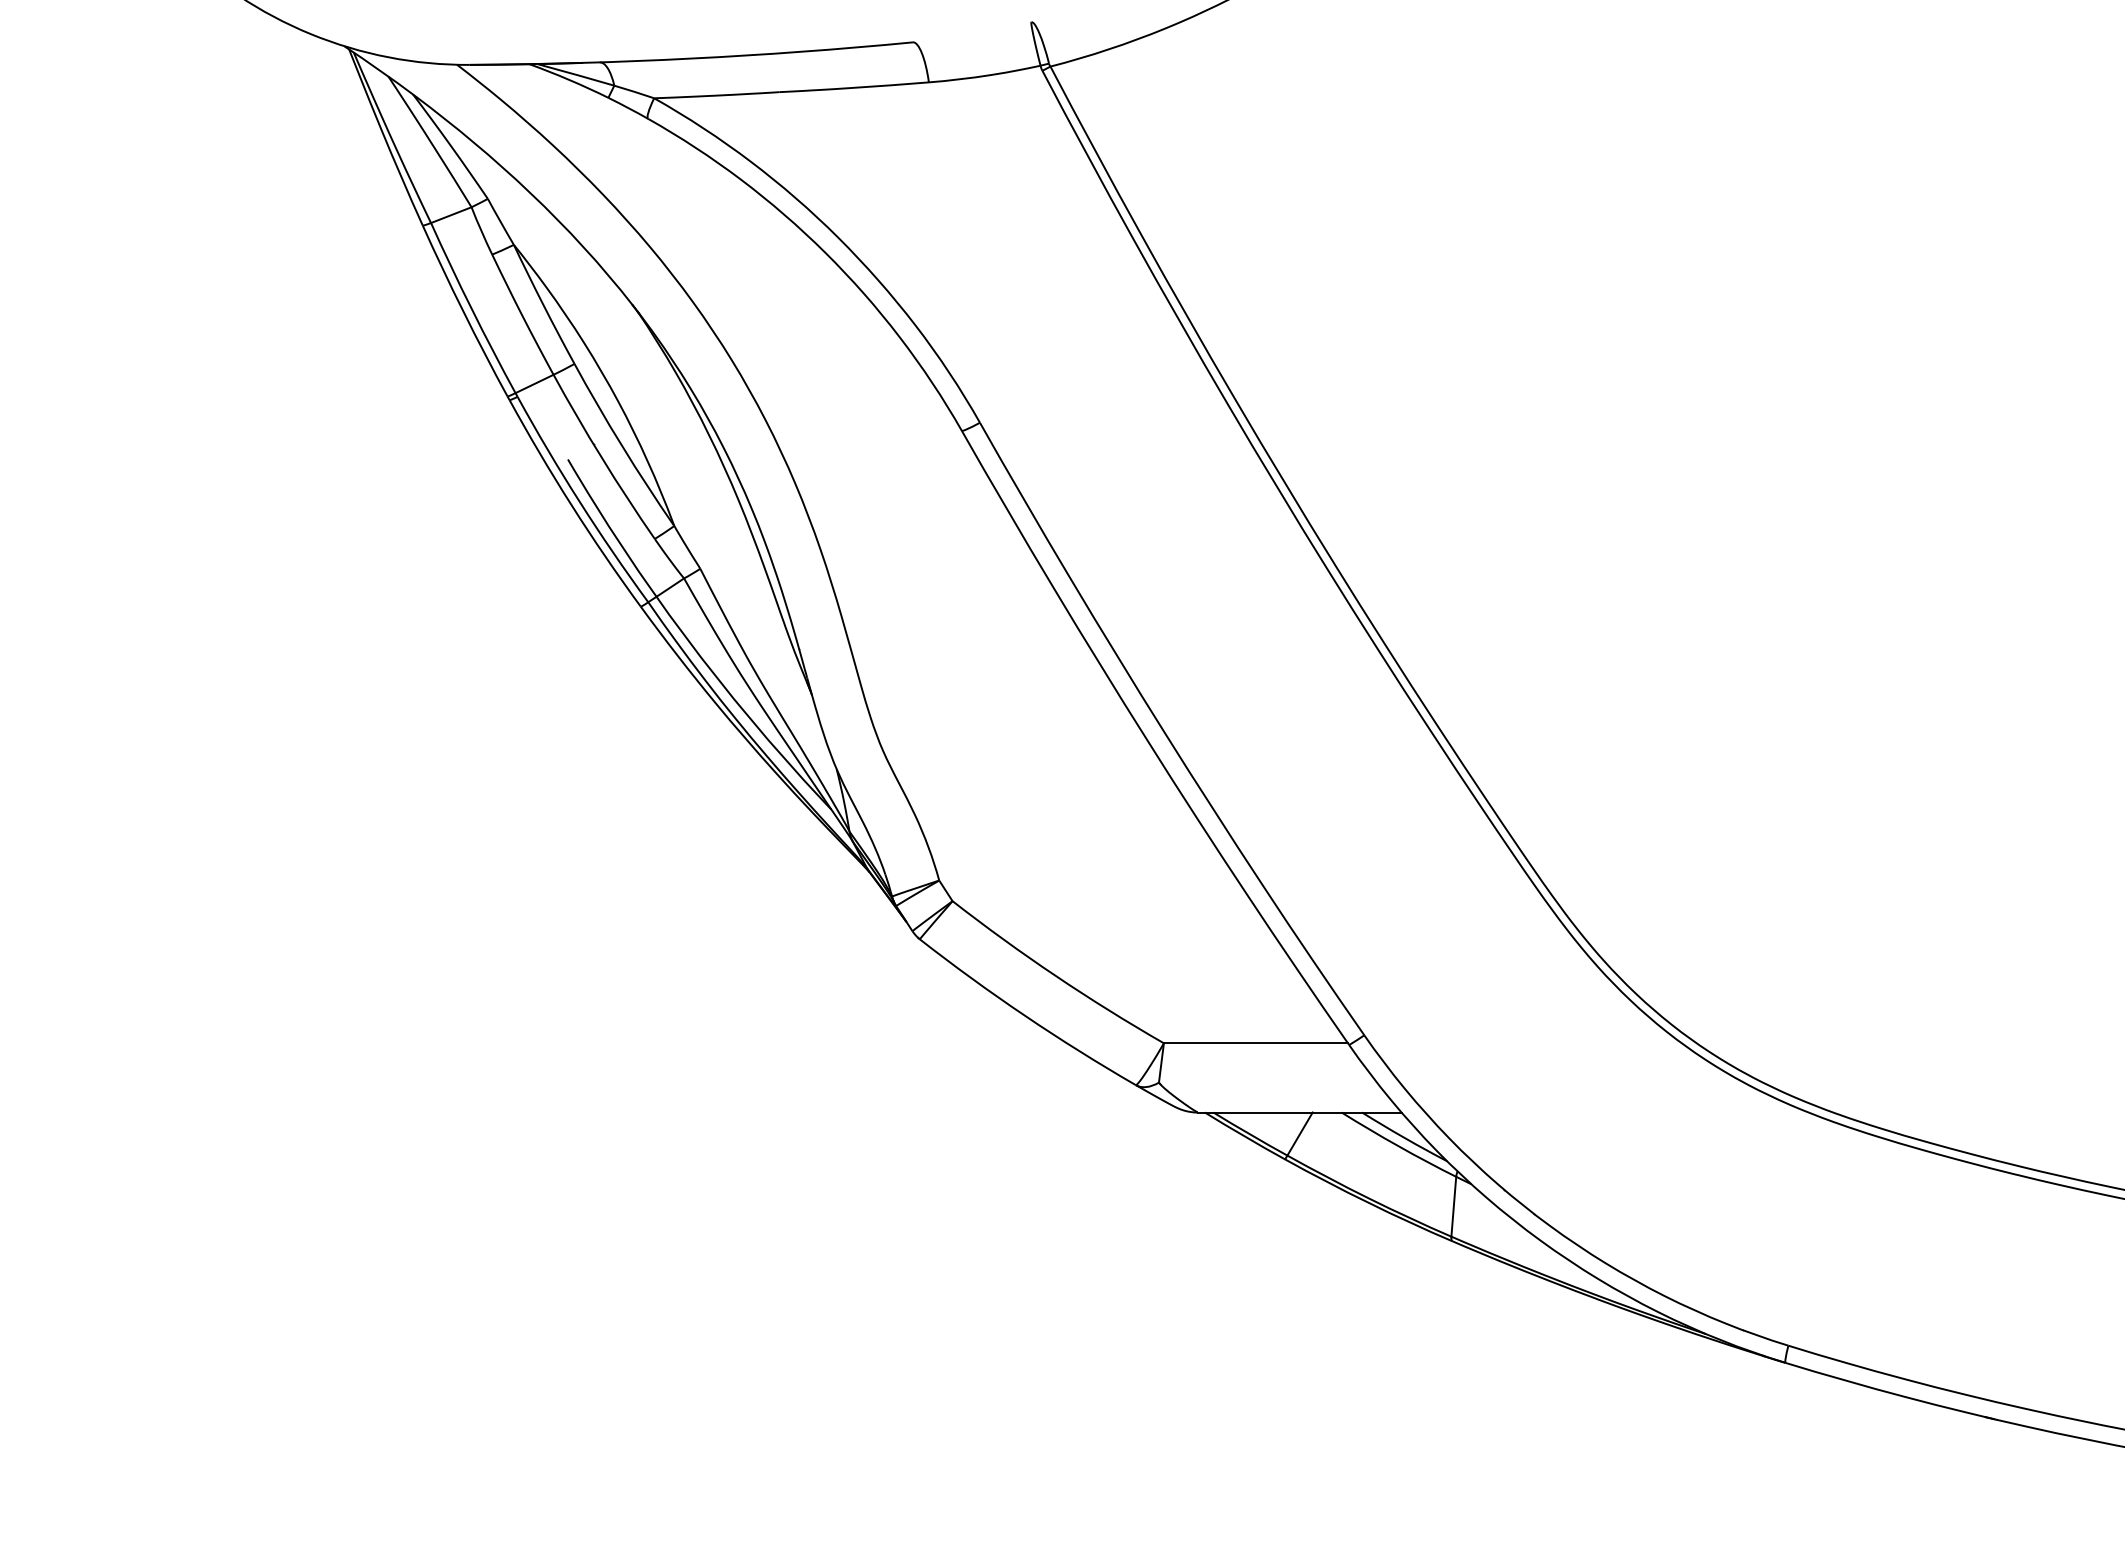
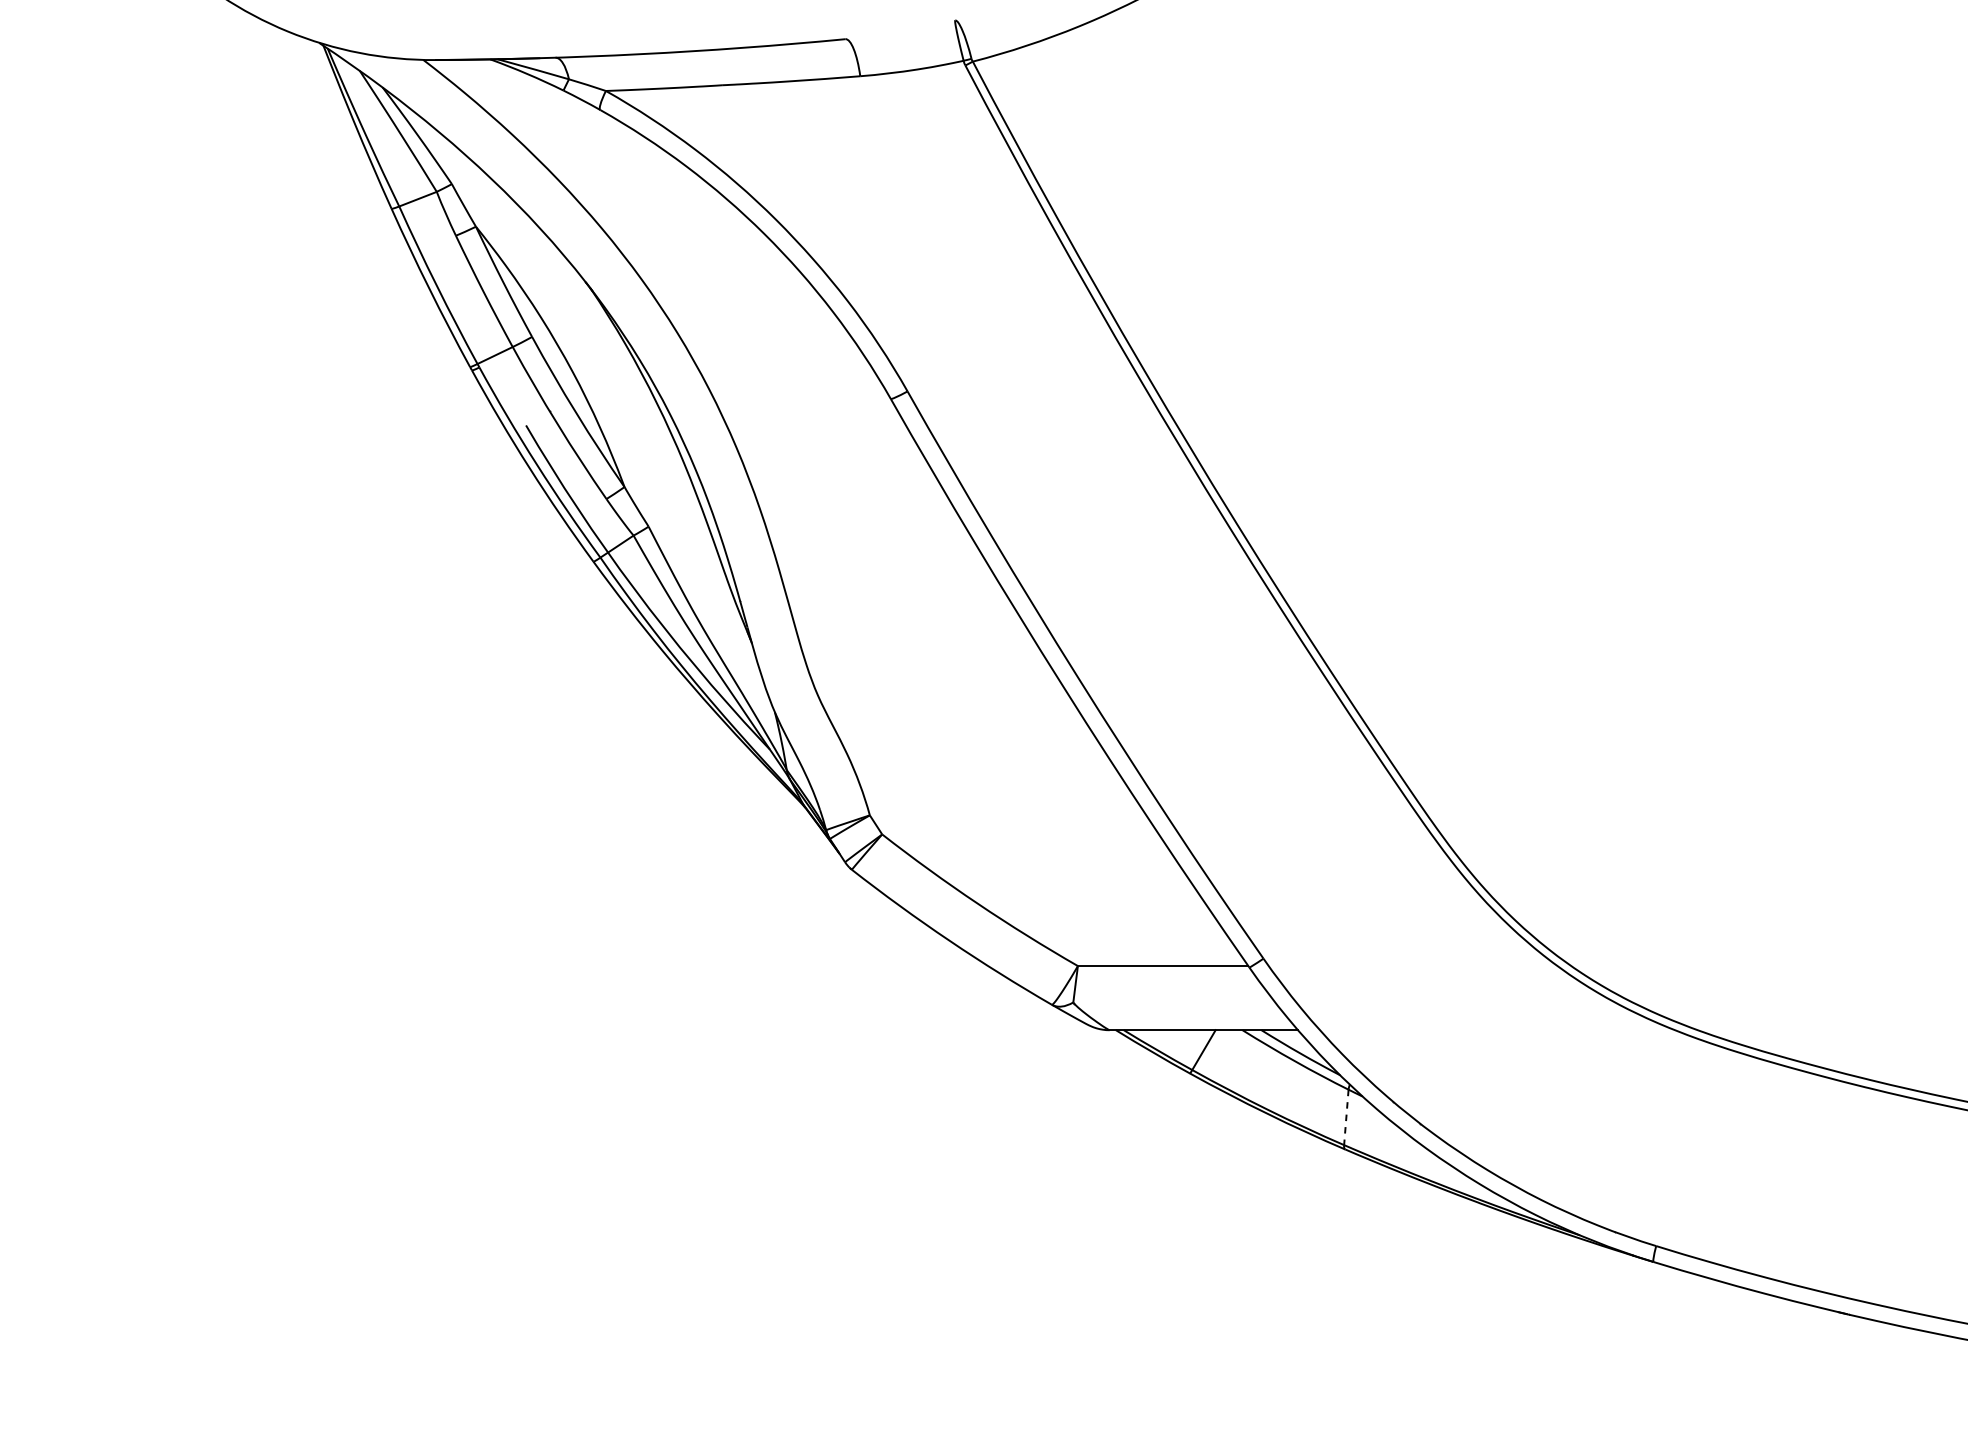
line: (1453, 1207) -> (1346, 1118), solid -> dashed

